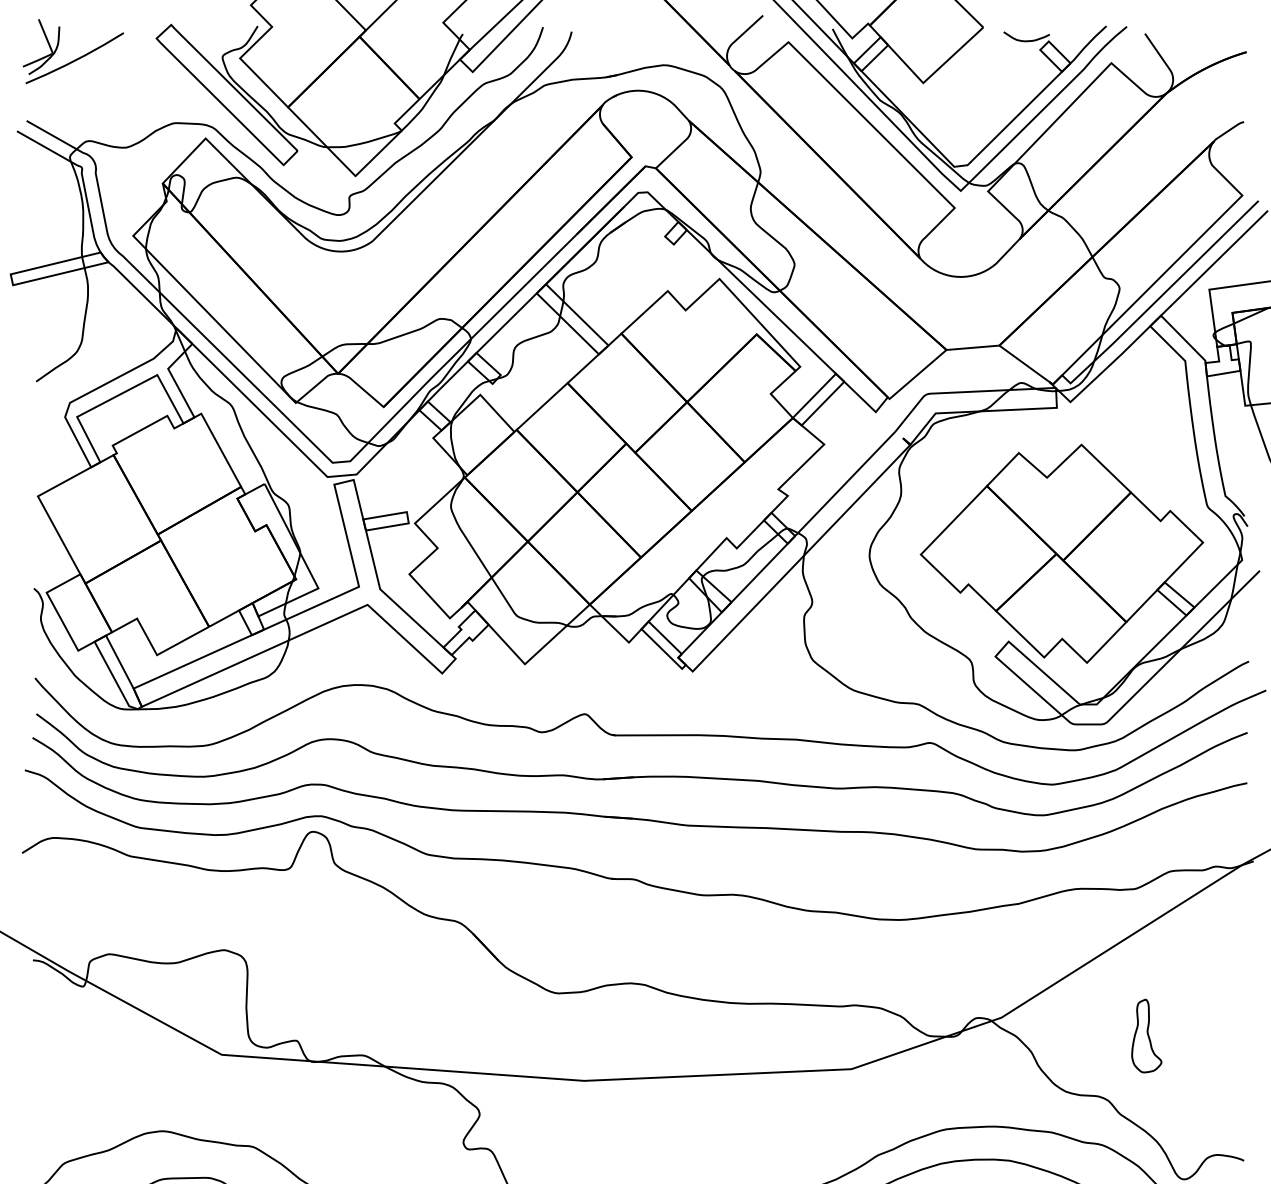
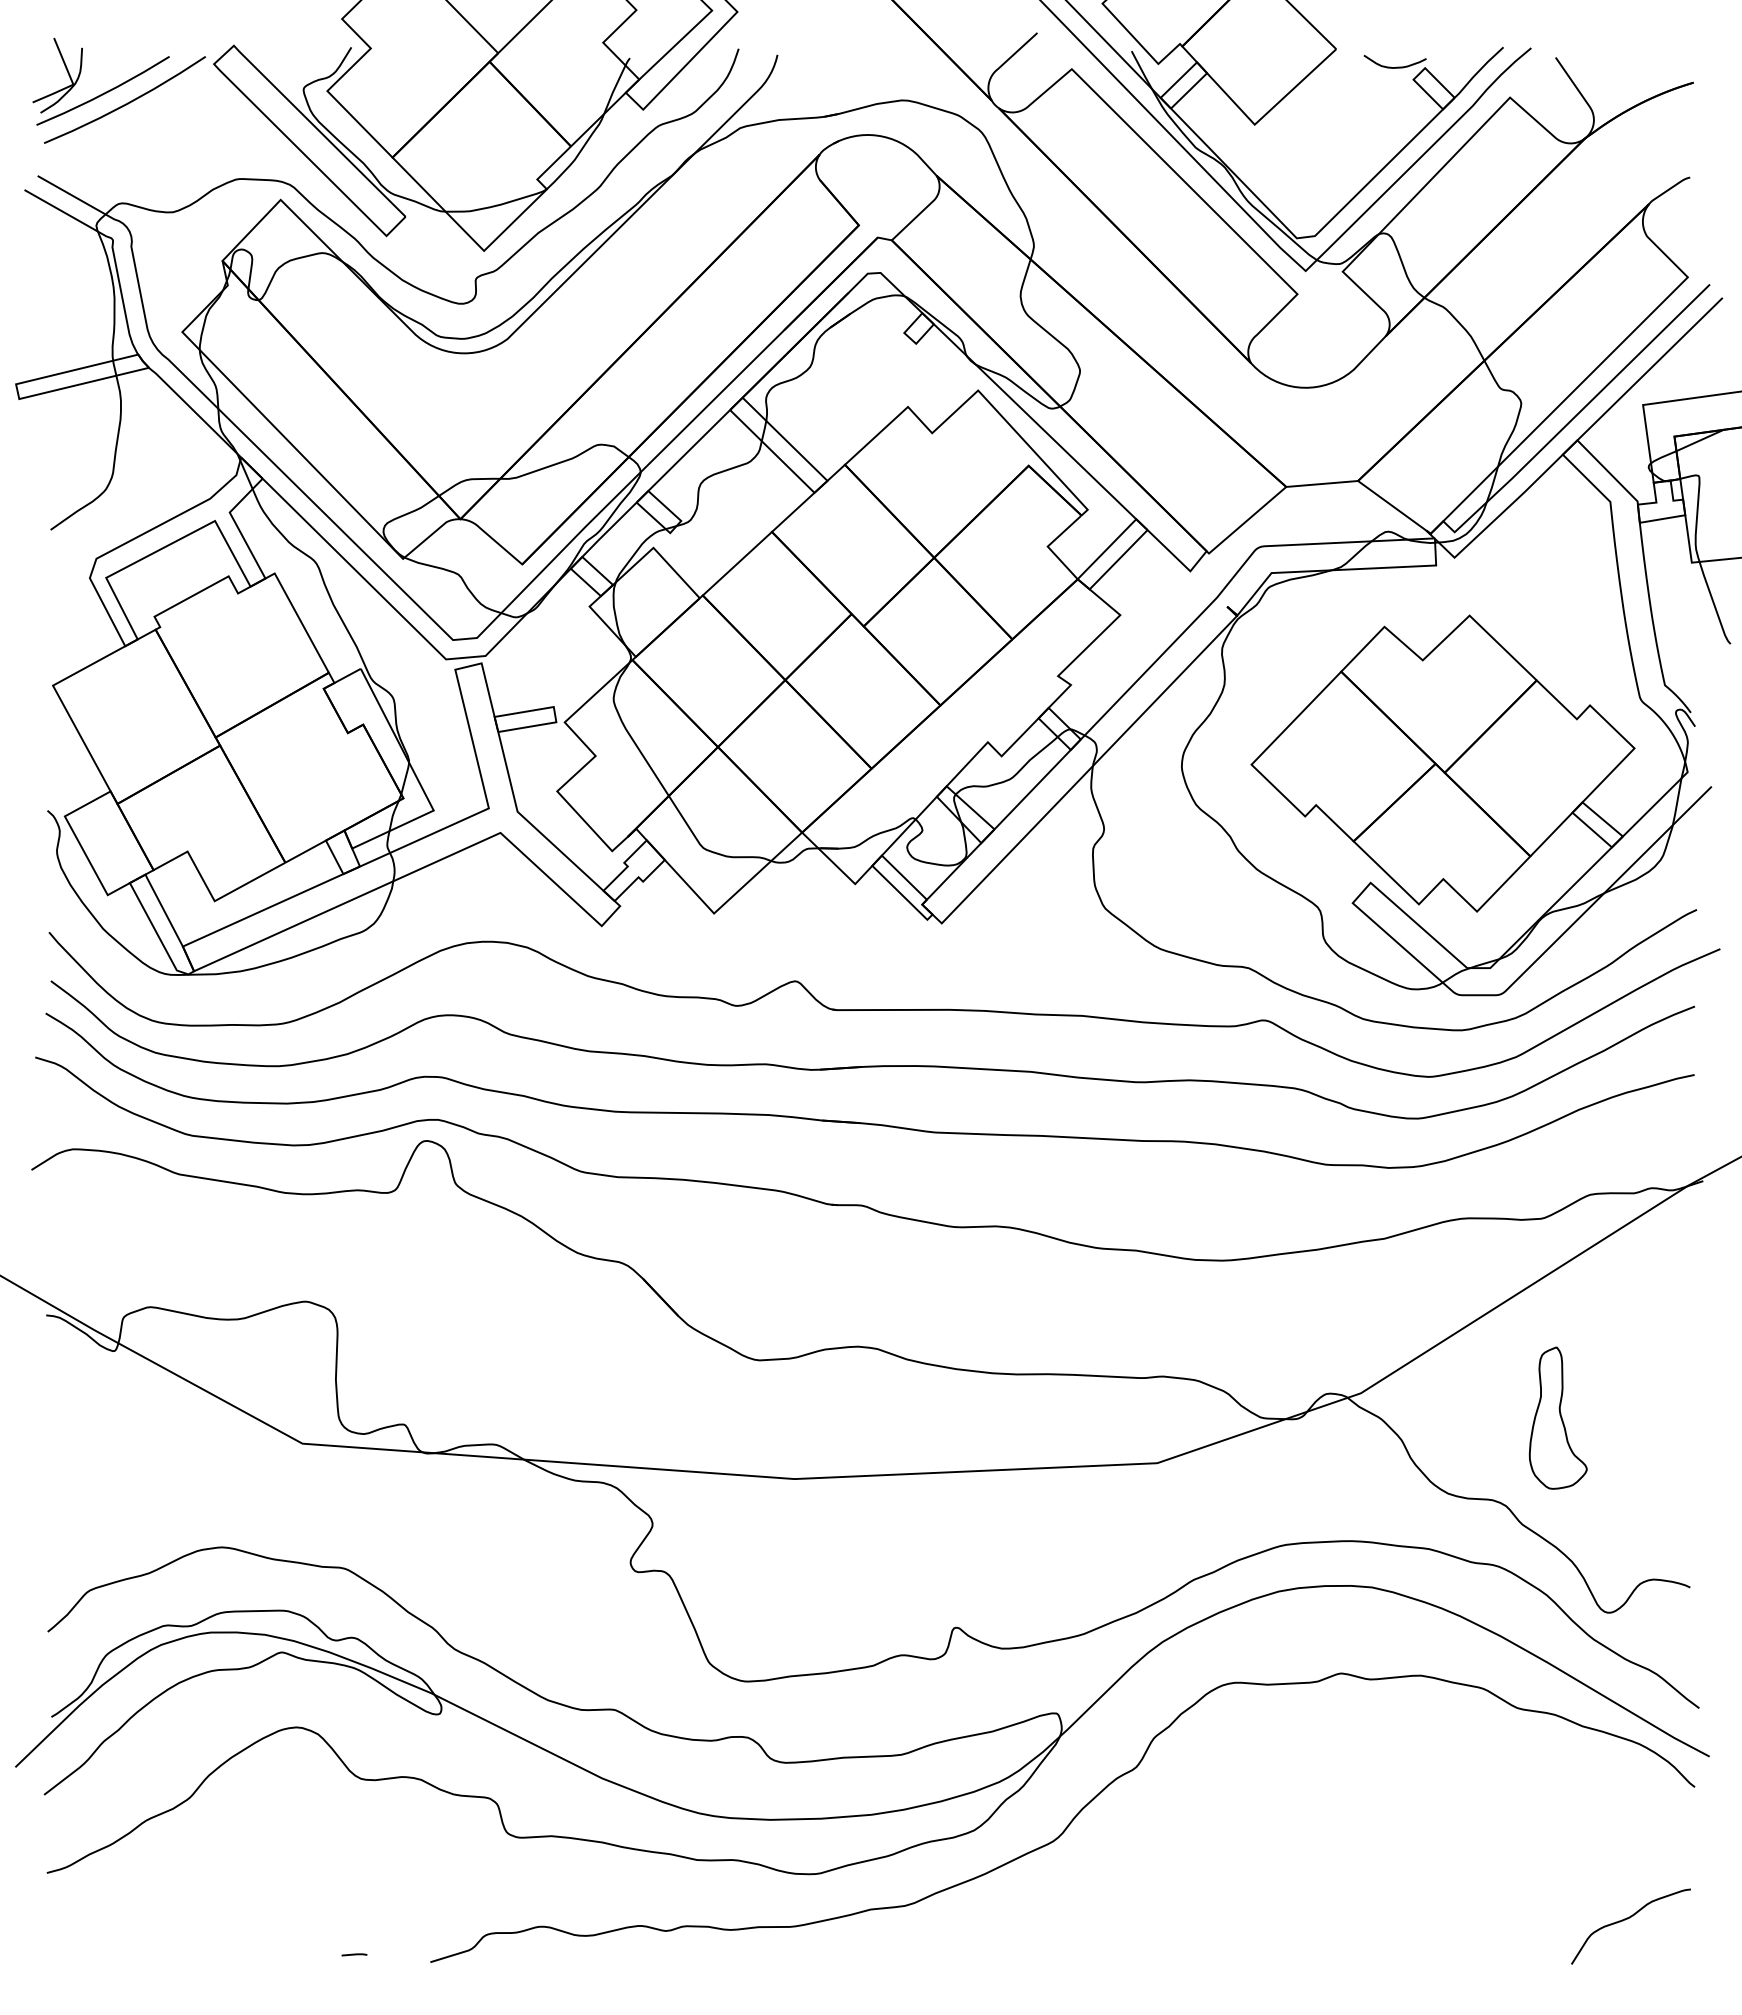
curve: (91, 67) -> (125, 103), added
part: (1146, 1035) -> (1557, 1417), size x1.43

